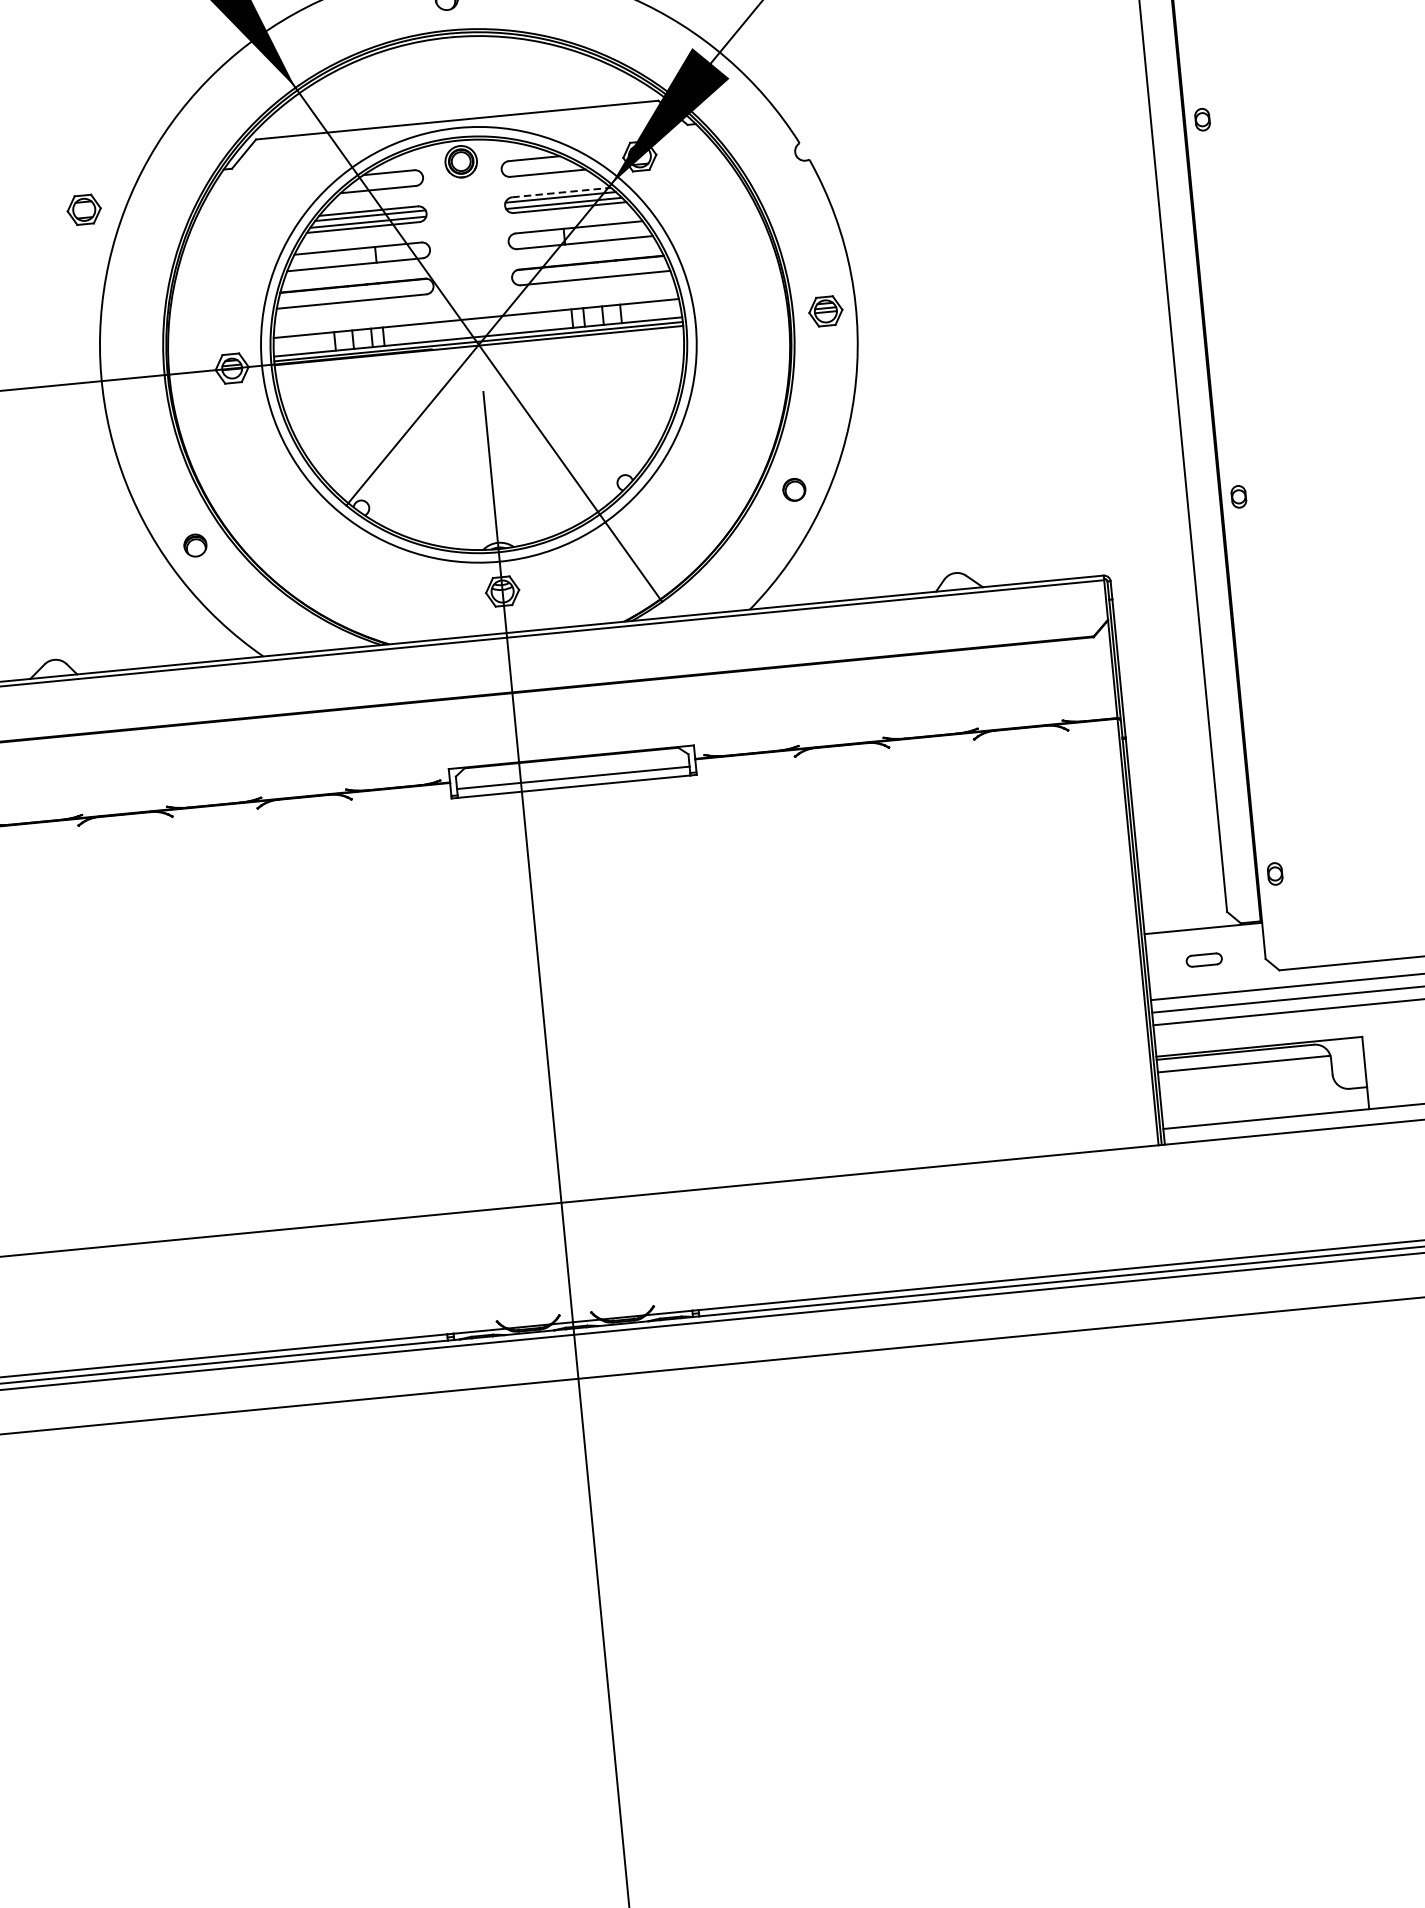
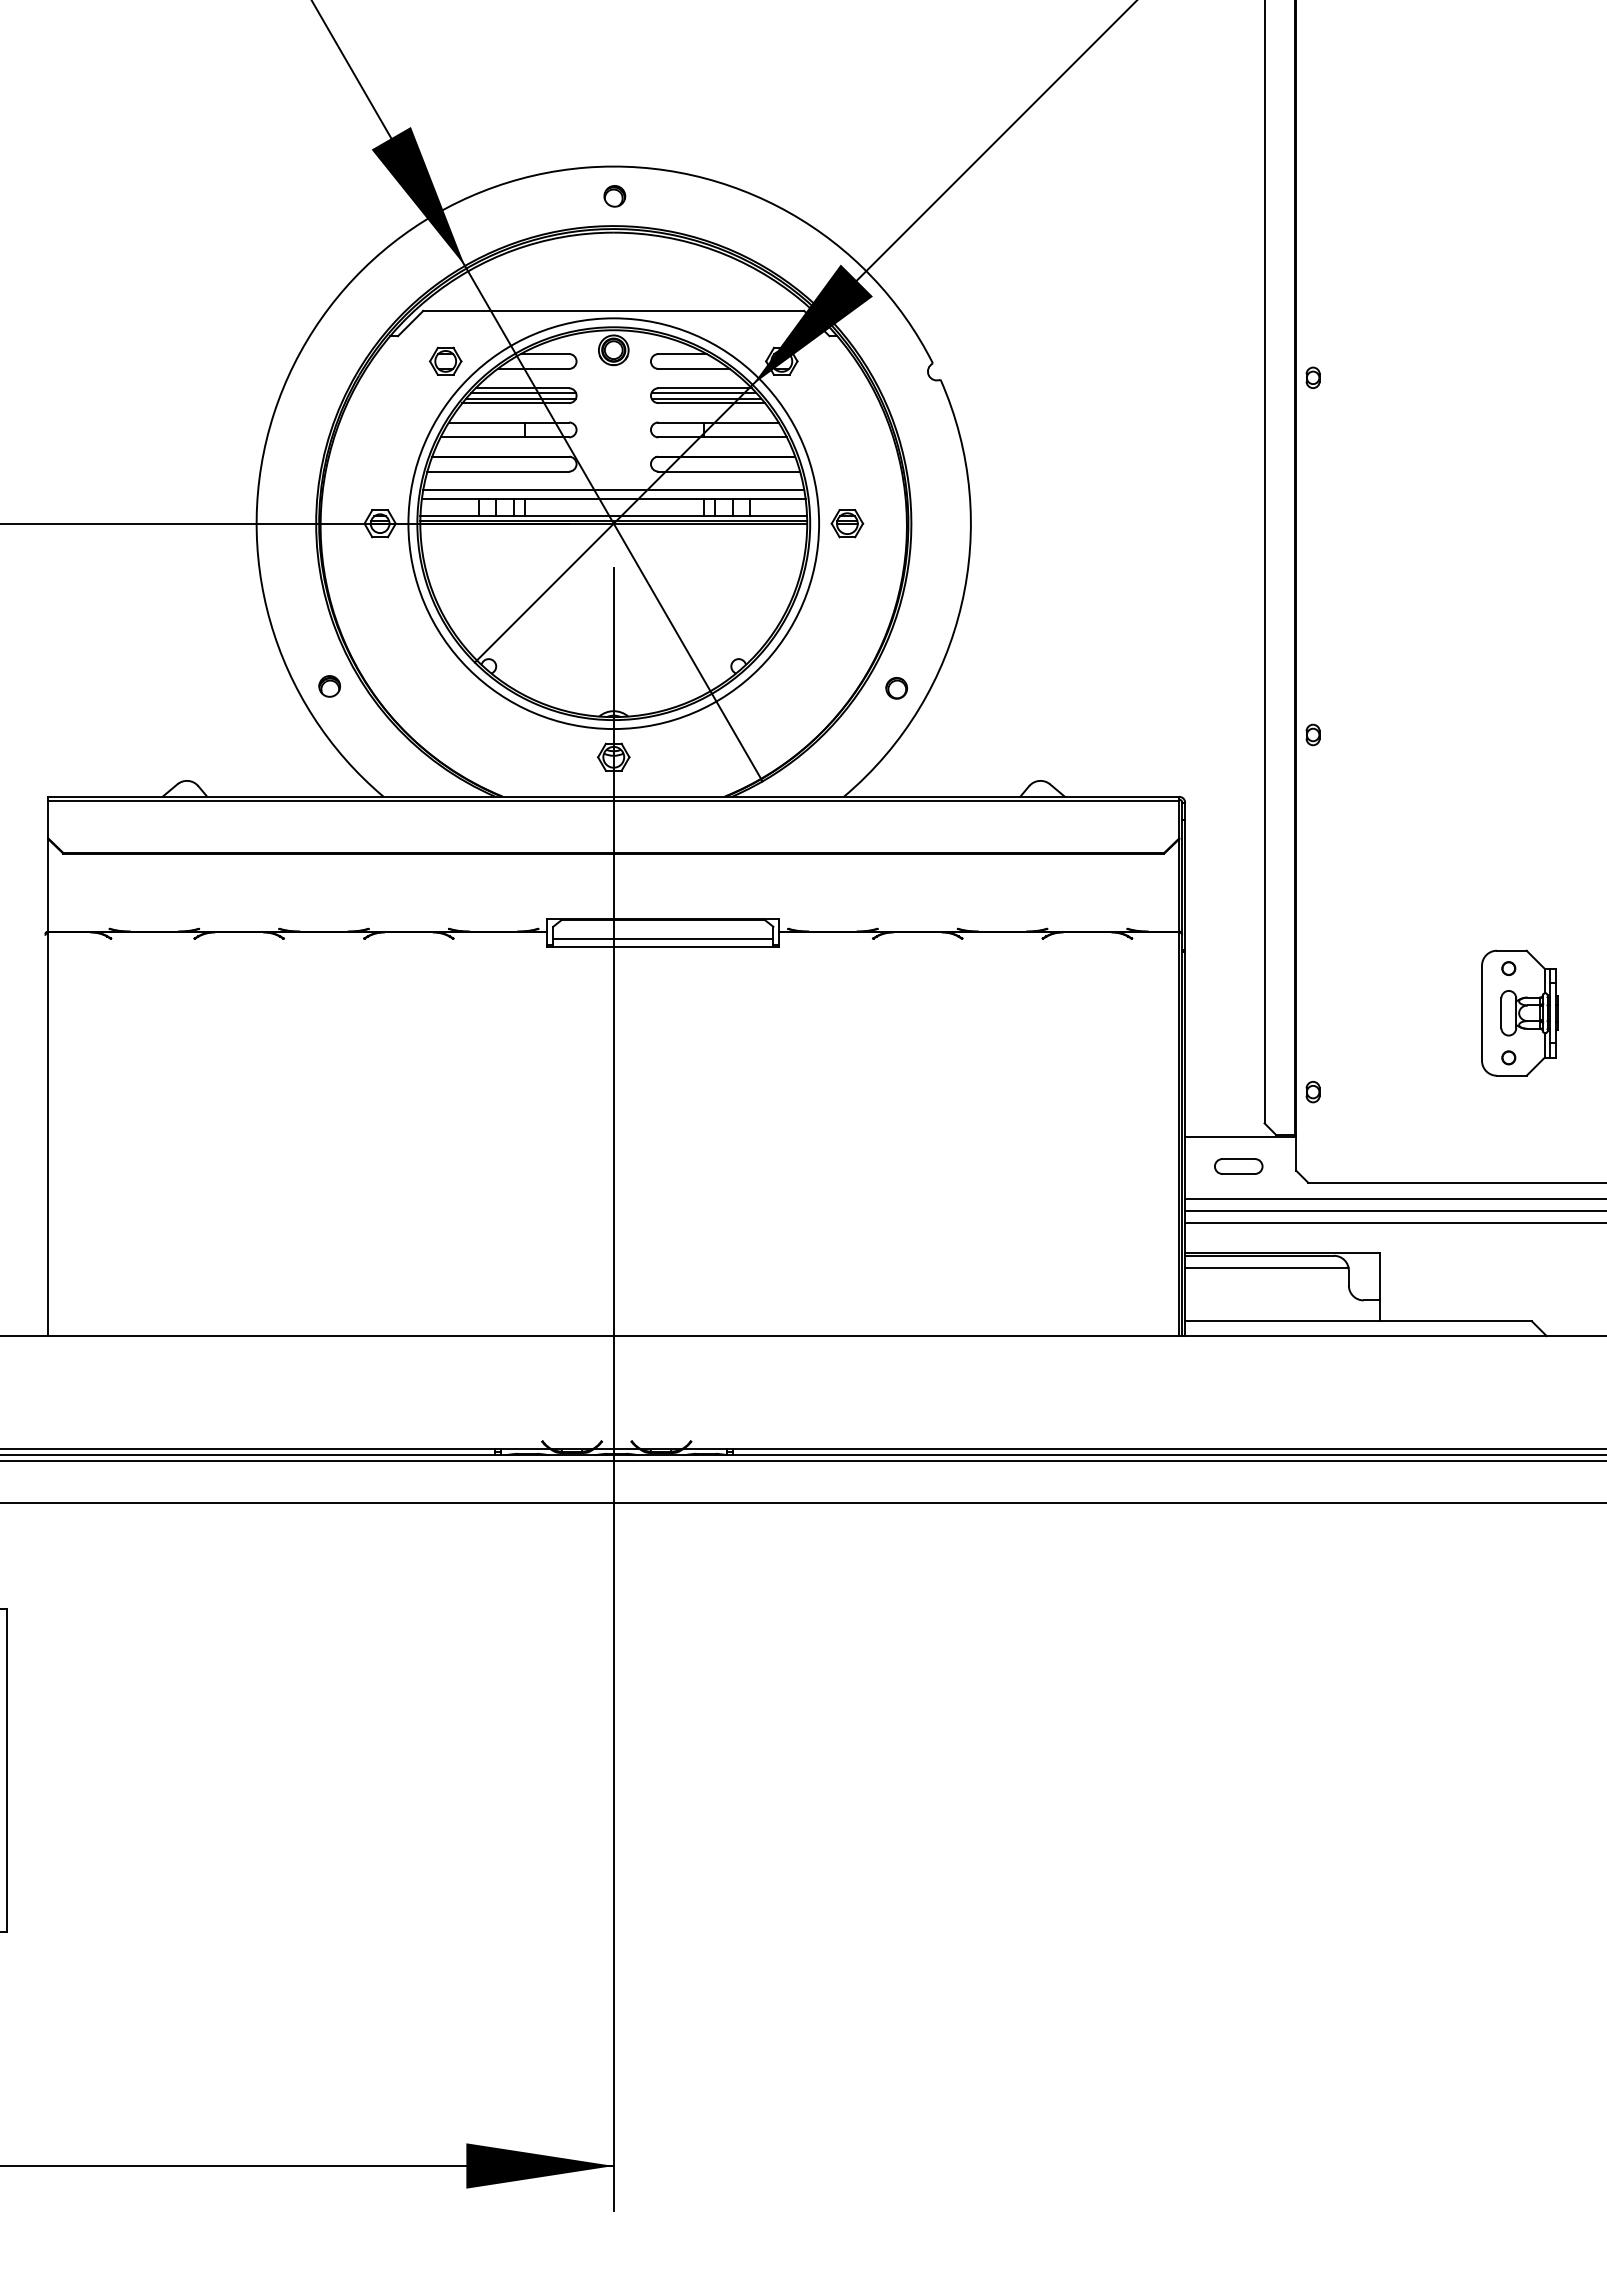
line: (561, 192) -> (705, 388), dashed -> solid
part: (83, 208) -> (445, 360), moved
line: (475, 308) -> (613, 489), added
part: (825, 311) -> (847, 523), moved
part: (1203, 960) -> (1238, 1166), size x1.43

